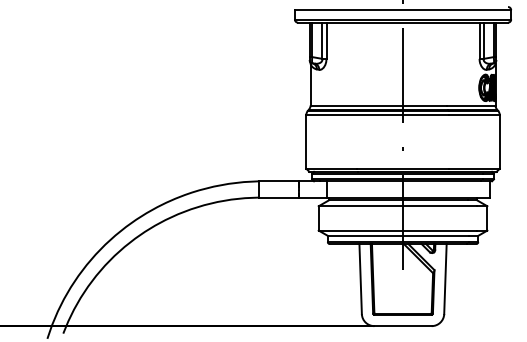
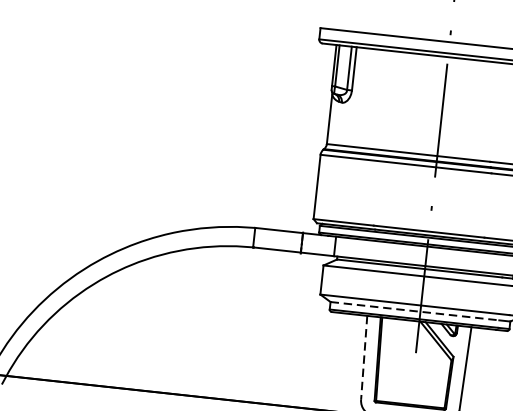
line: (398, 235) -> (415, 310), solid -> dashed
line: (360, 279) -> (363, 358), solid -> dashed

